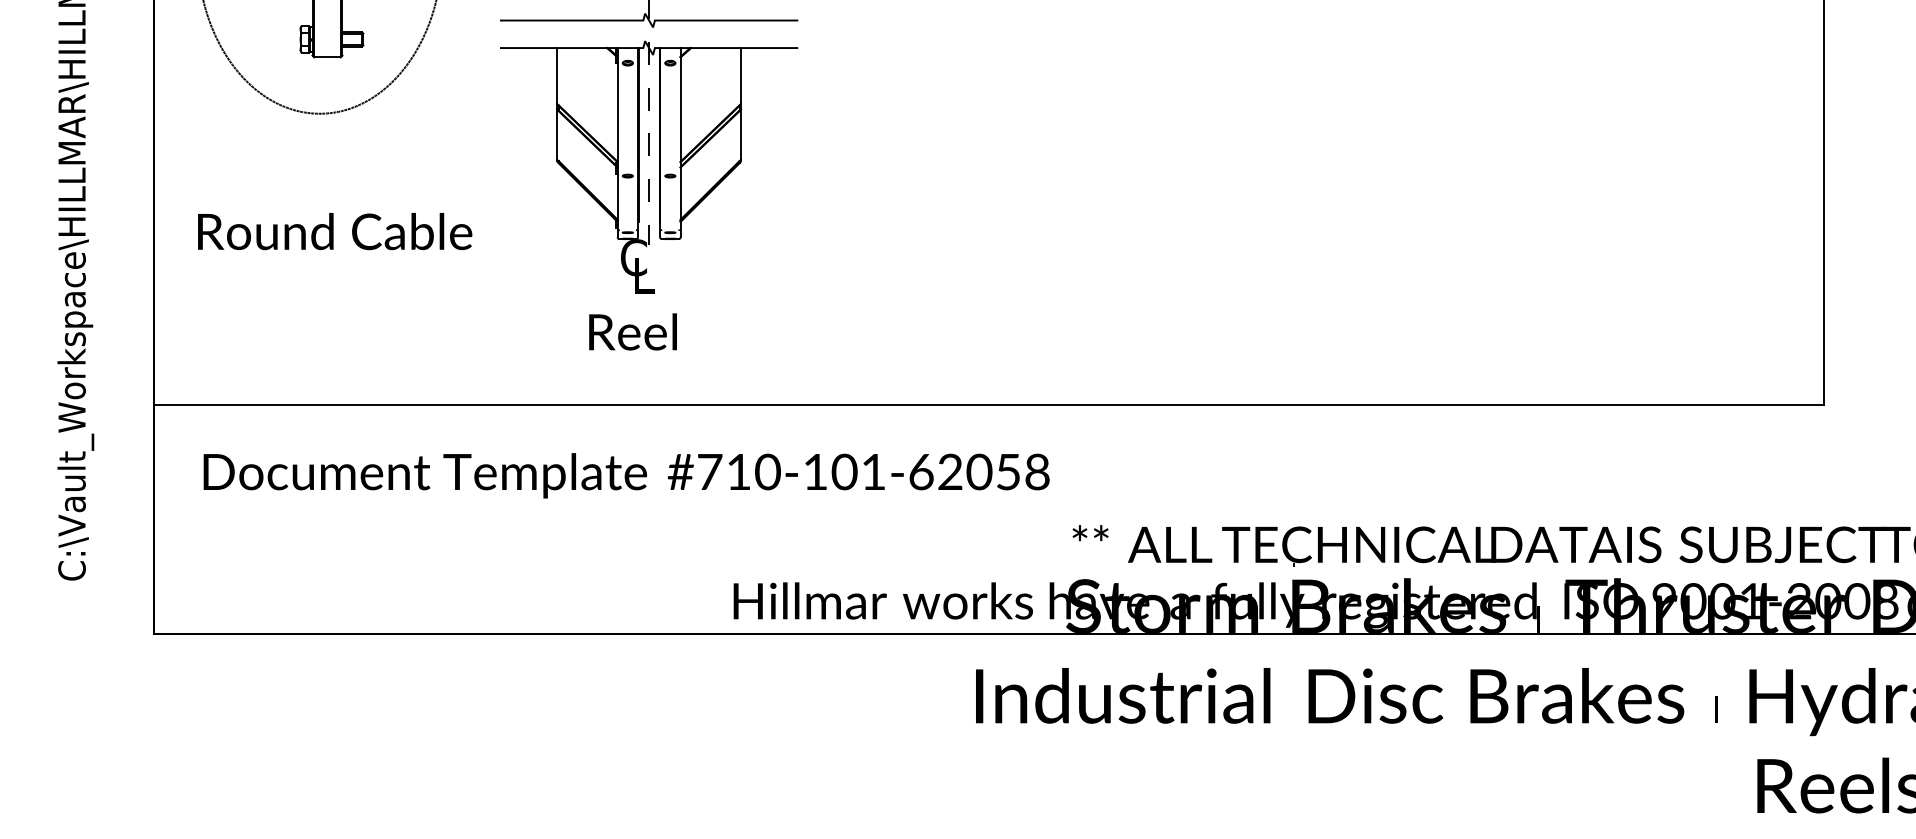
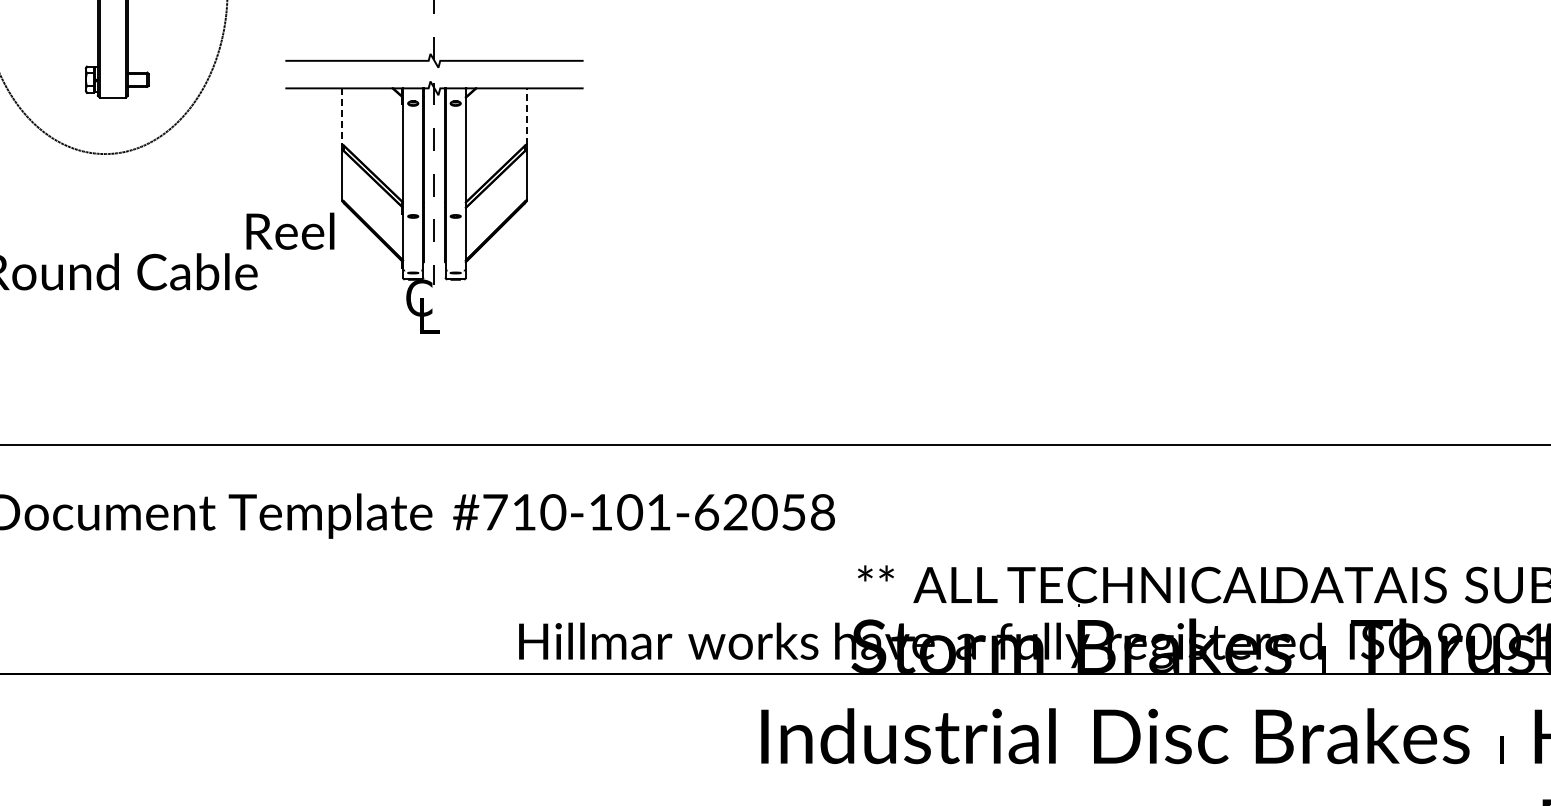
line: (741, 75) -> (526, 115), solid -> dashed
line: (556, 76) -> (341, 116), solid -> dashed
text: (632, 331) -> (289, 230), moved

